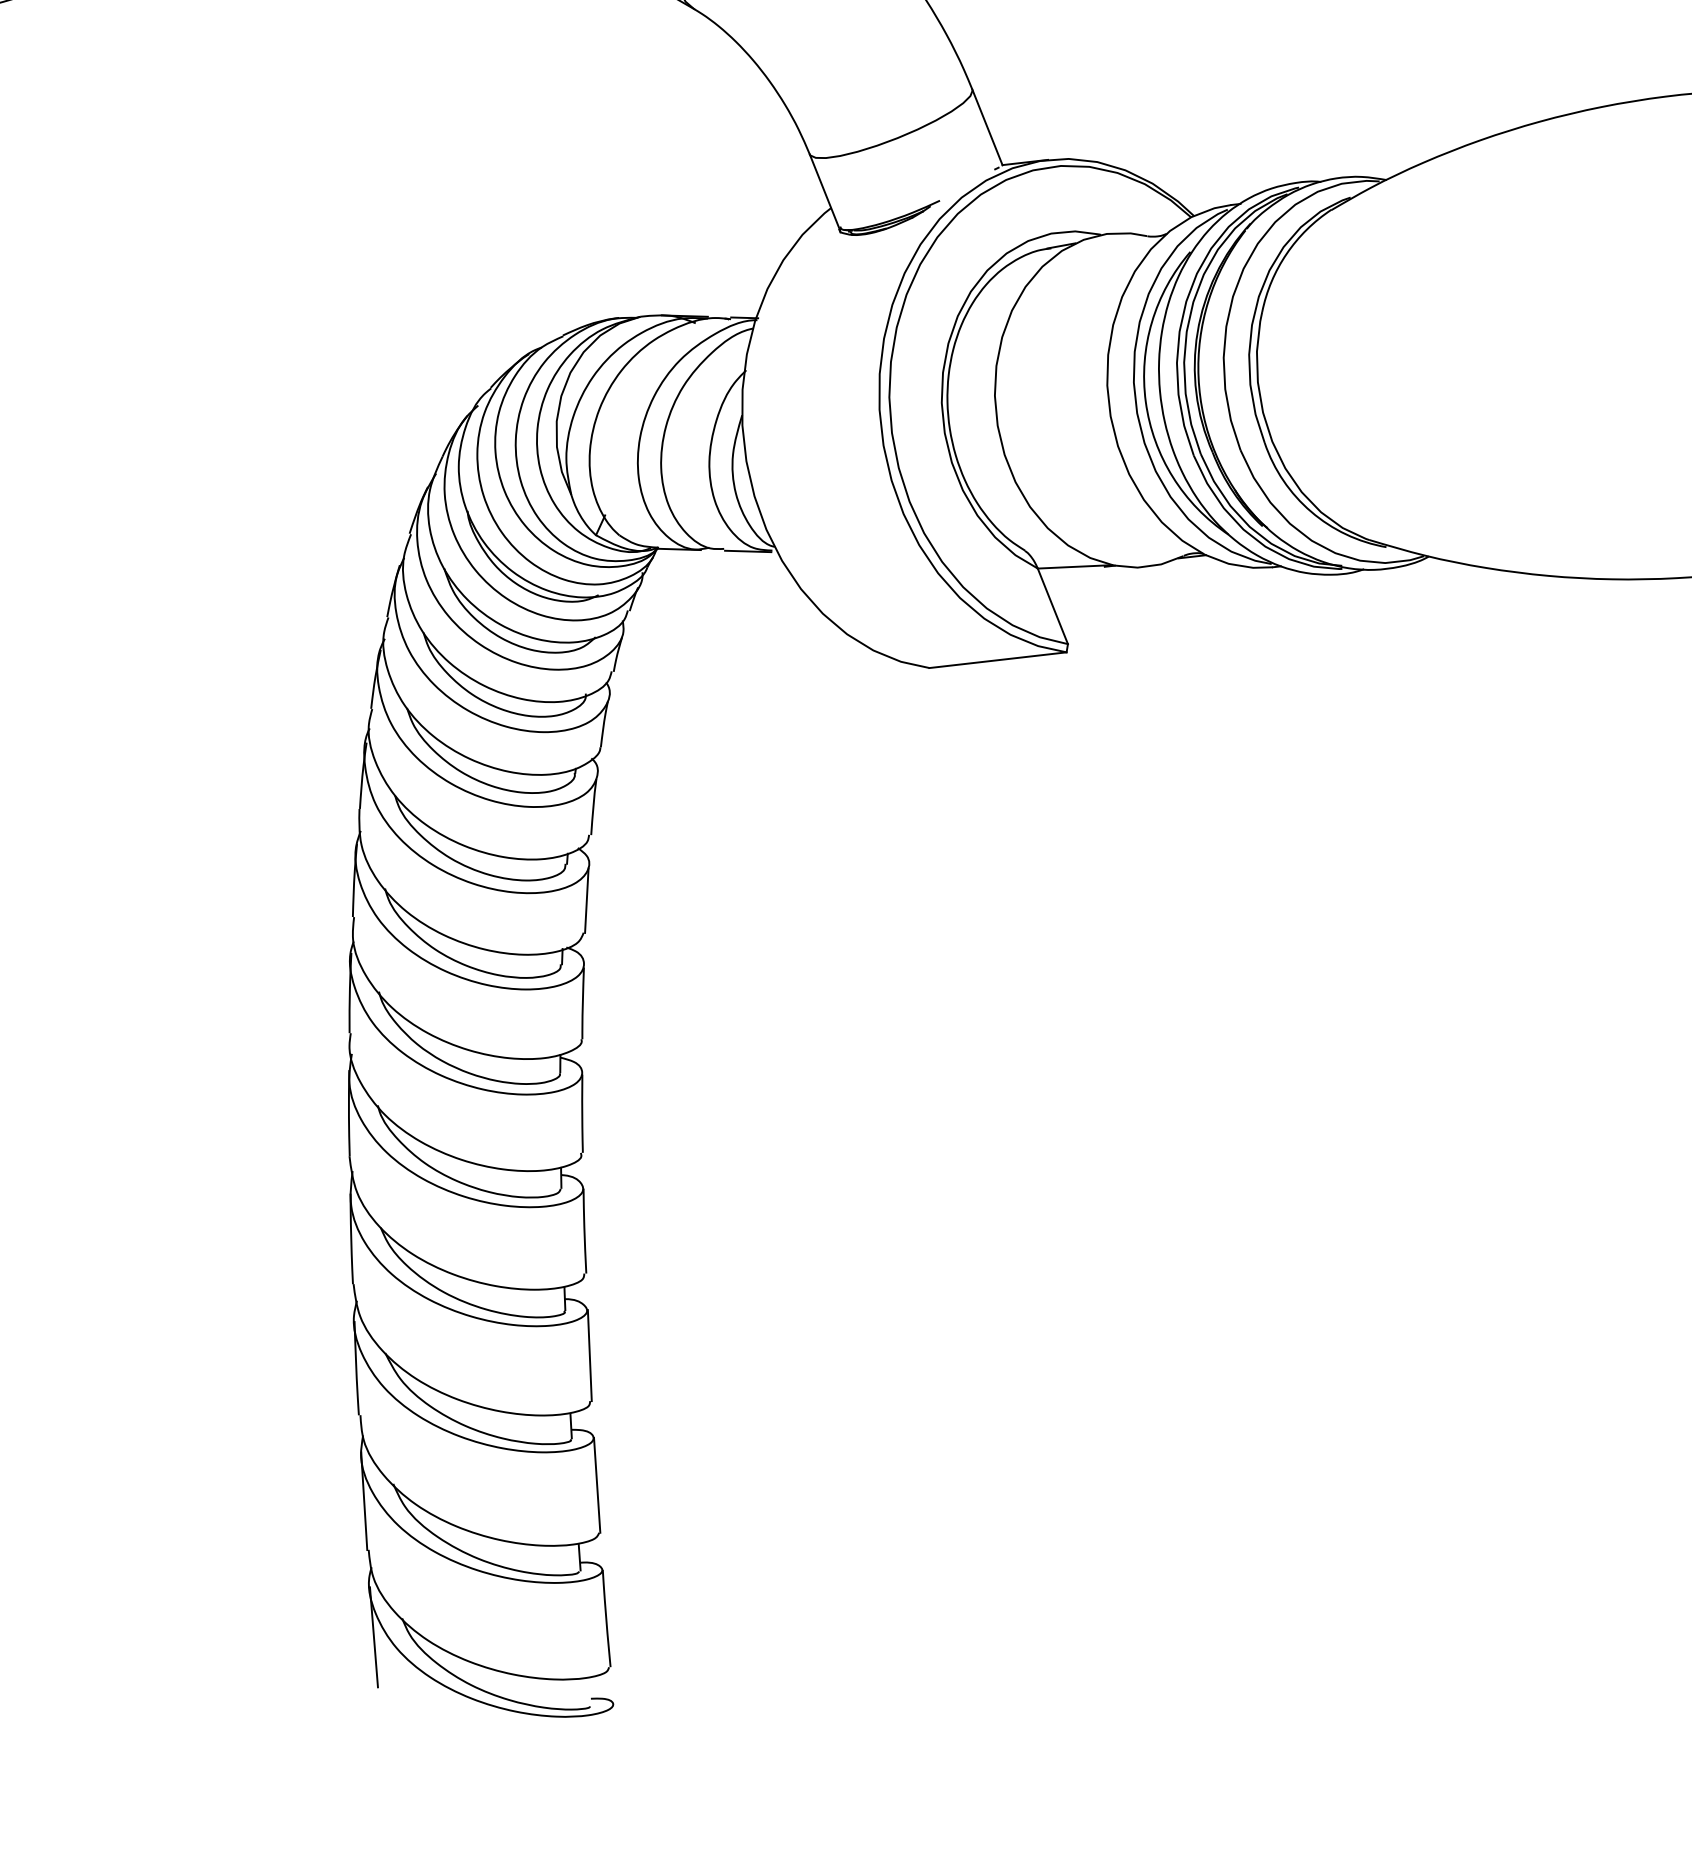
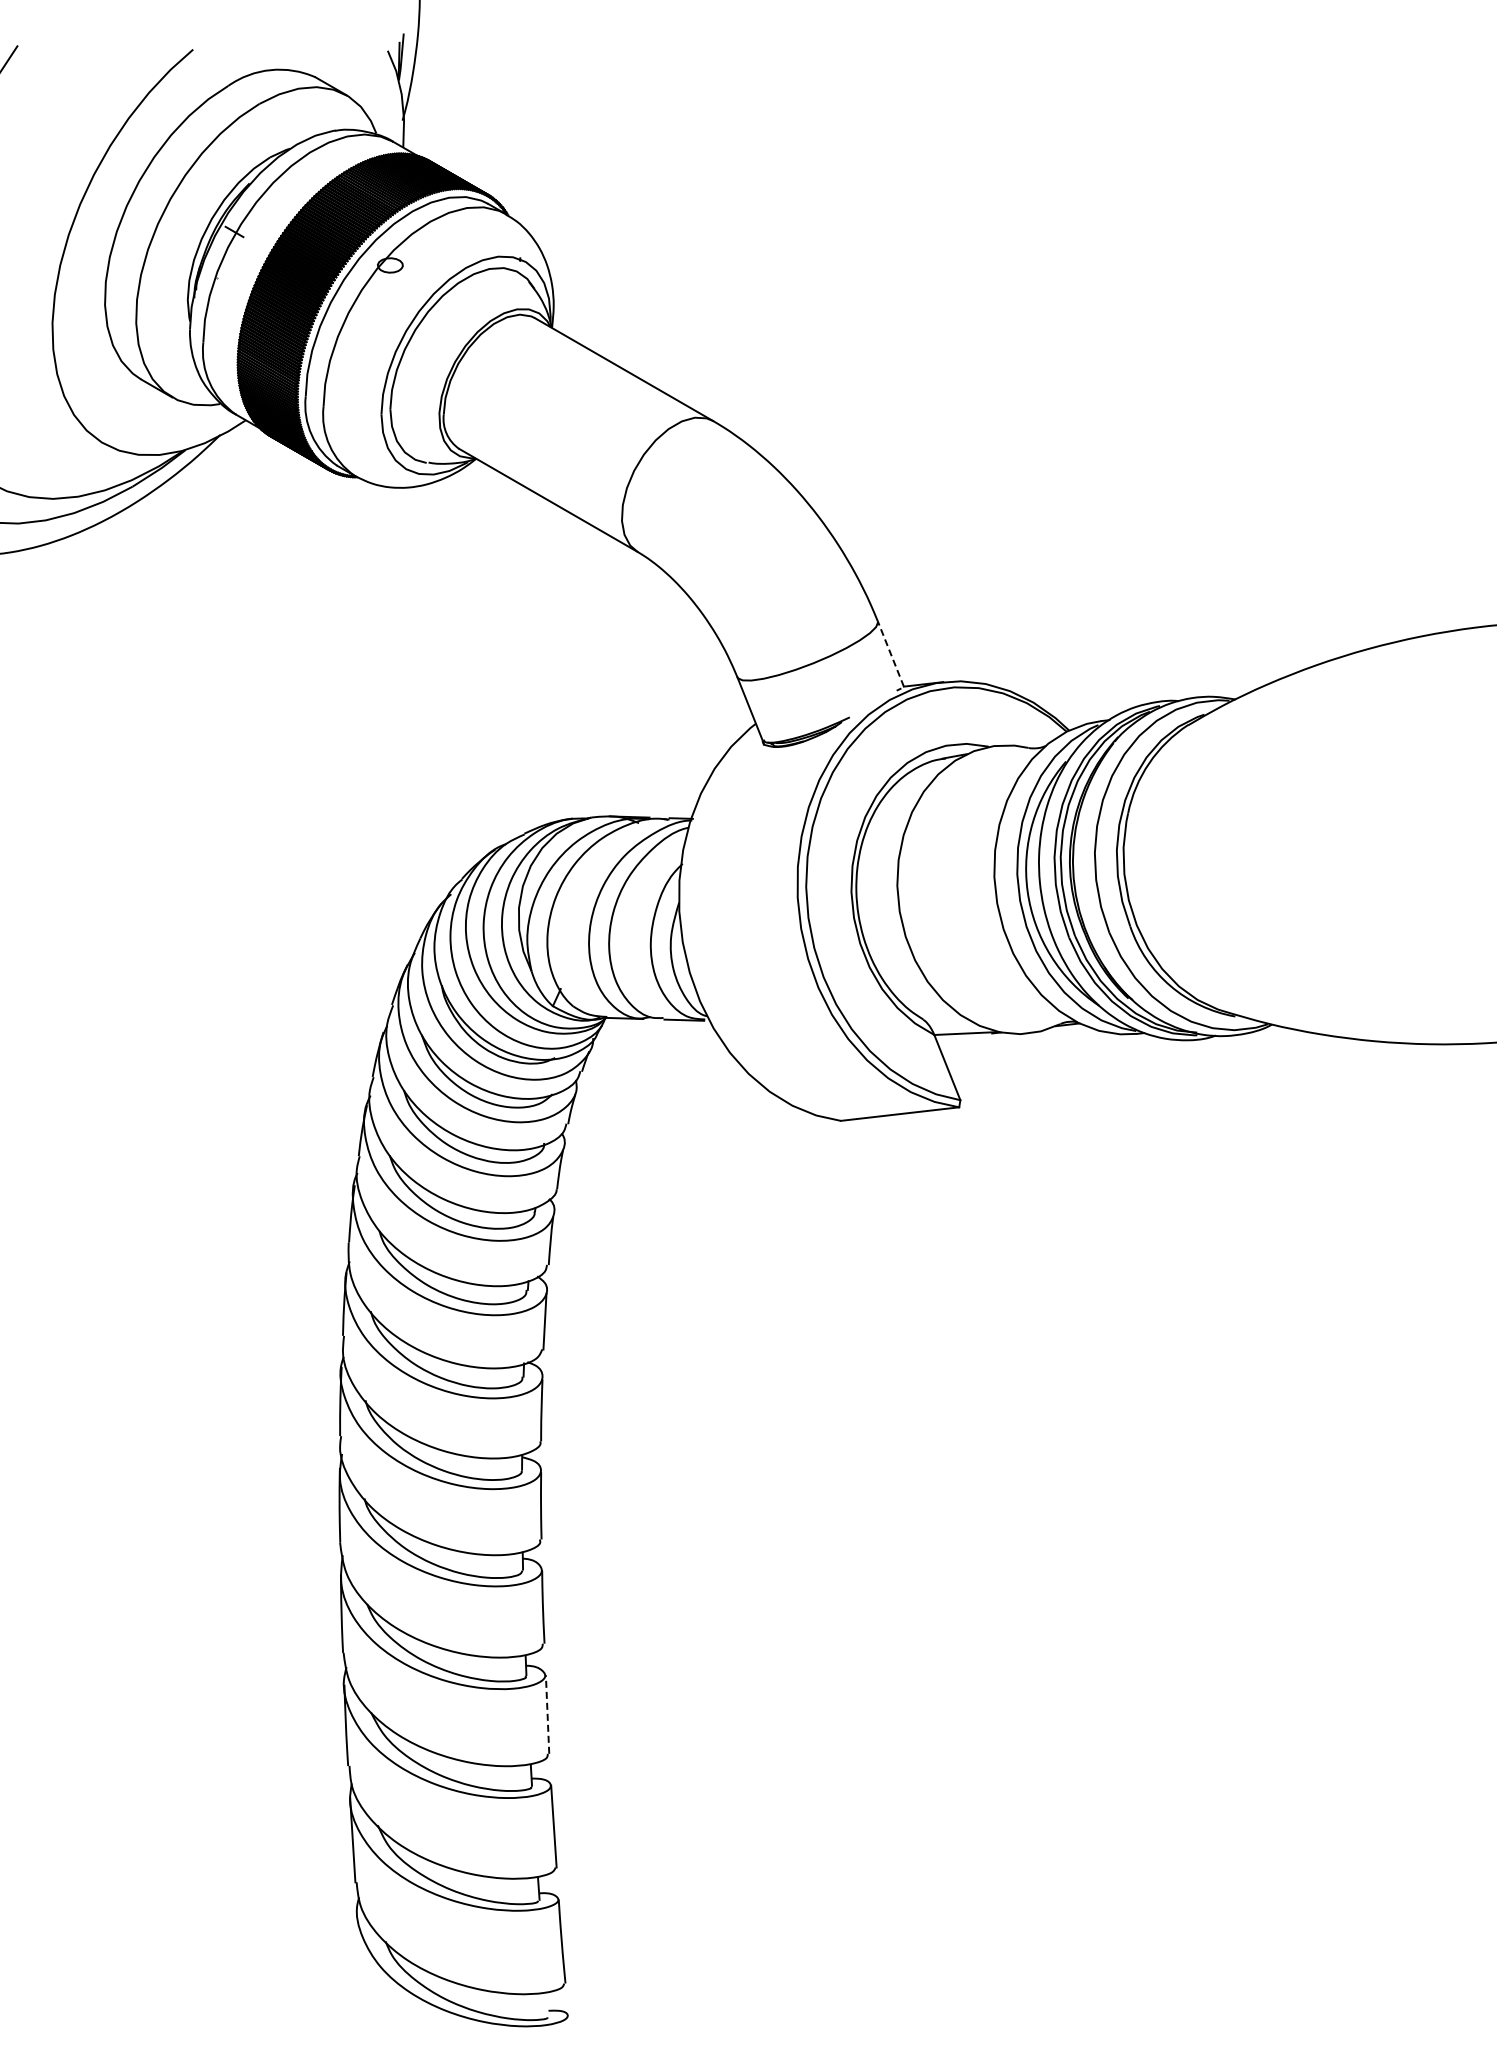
line: (987, 126) -> (890, 653), solid -> dashed
line: (589, 1355) -> (547, 1714), solid -> dashed
line: (373, 1637) -> (360, 1957), removed

